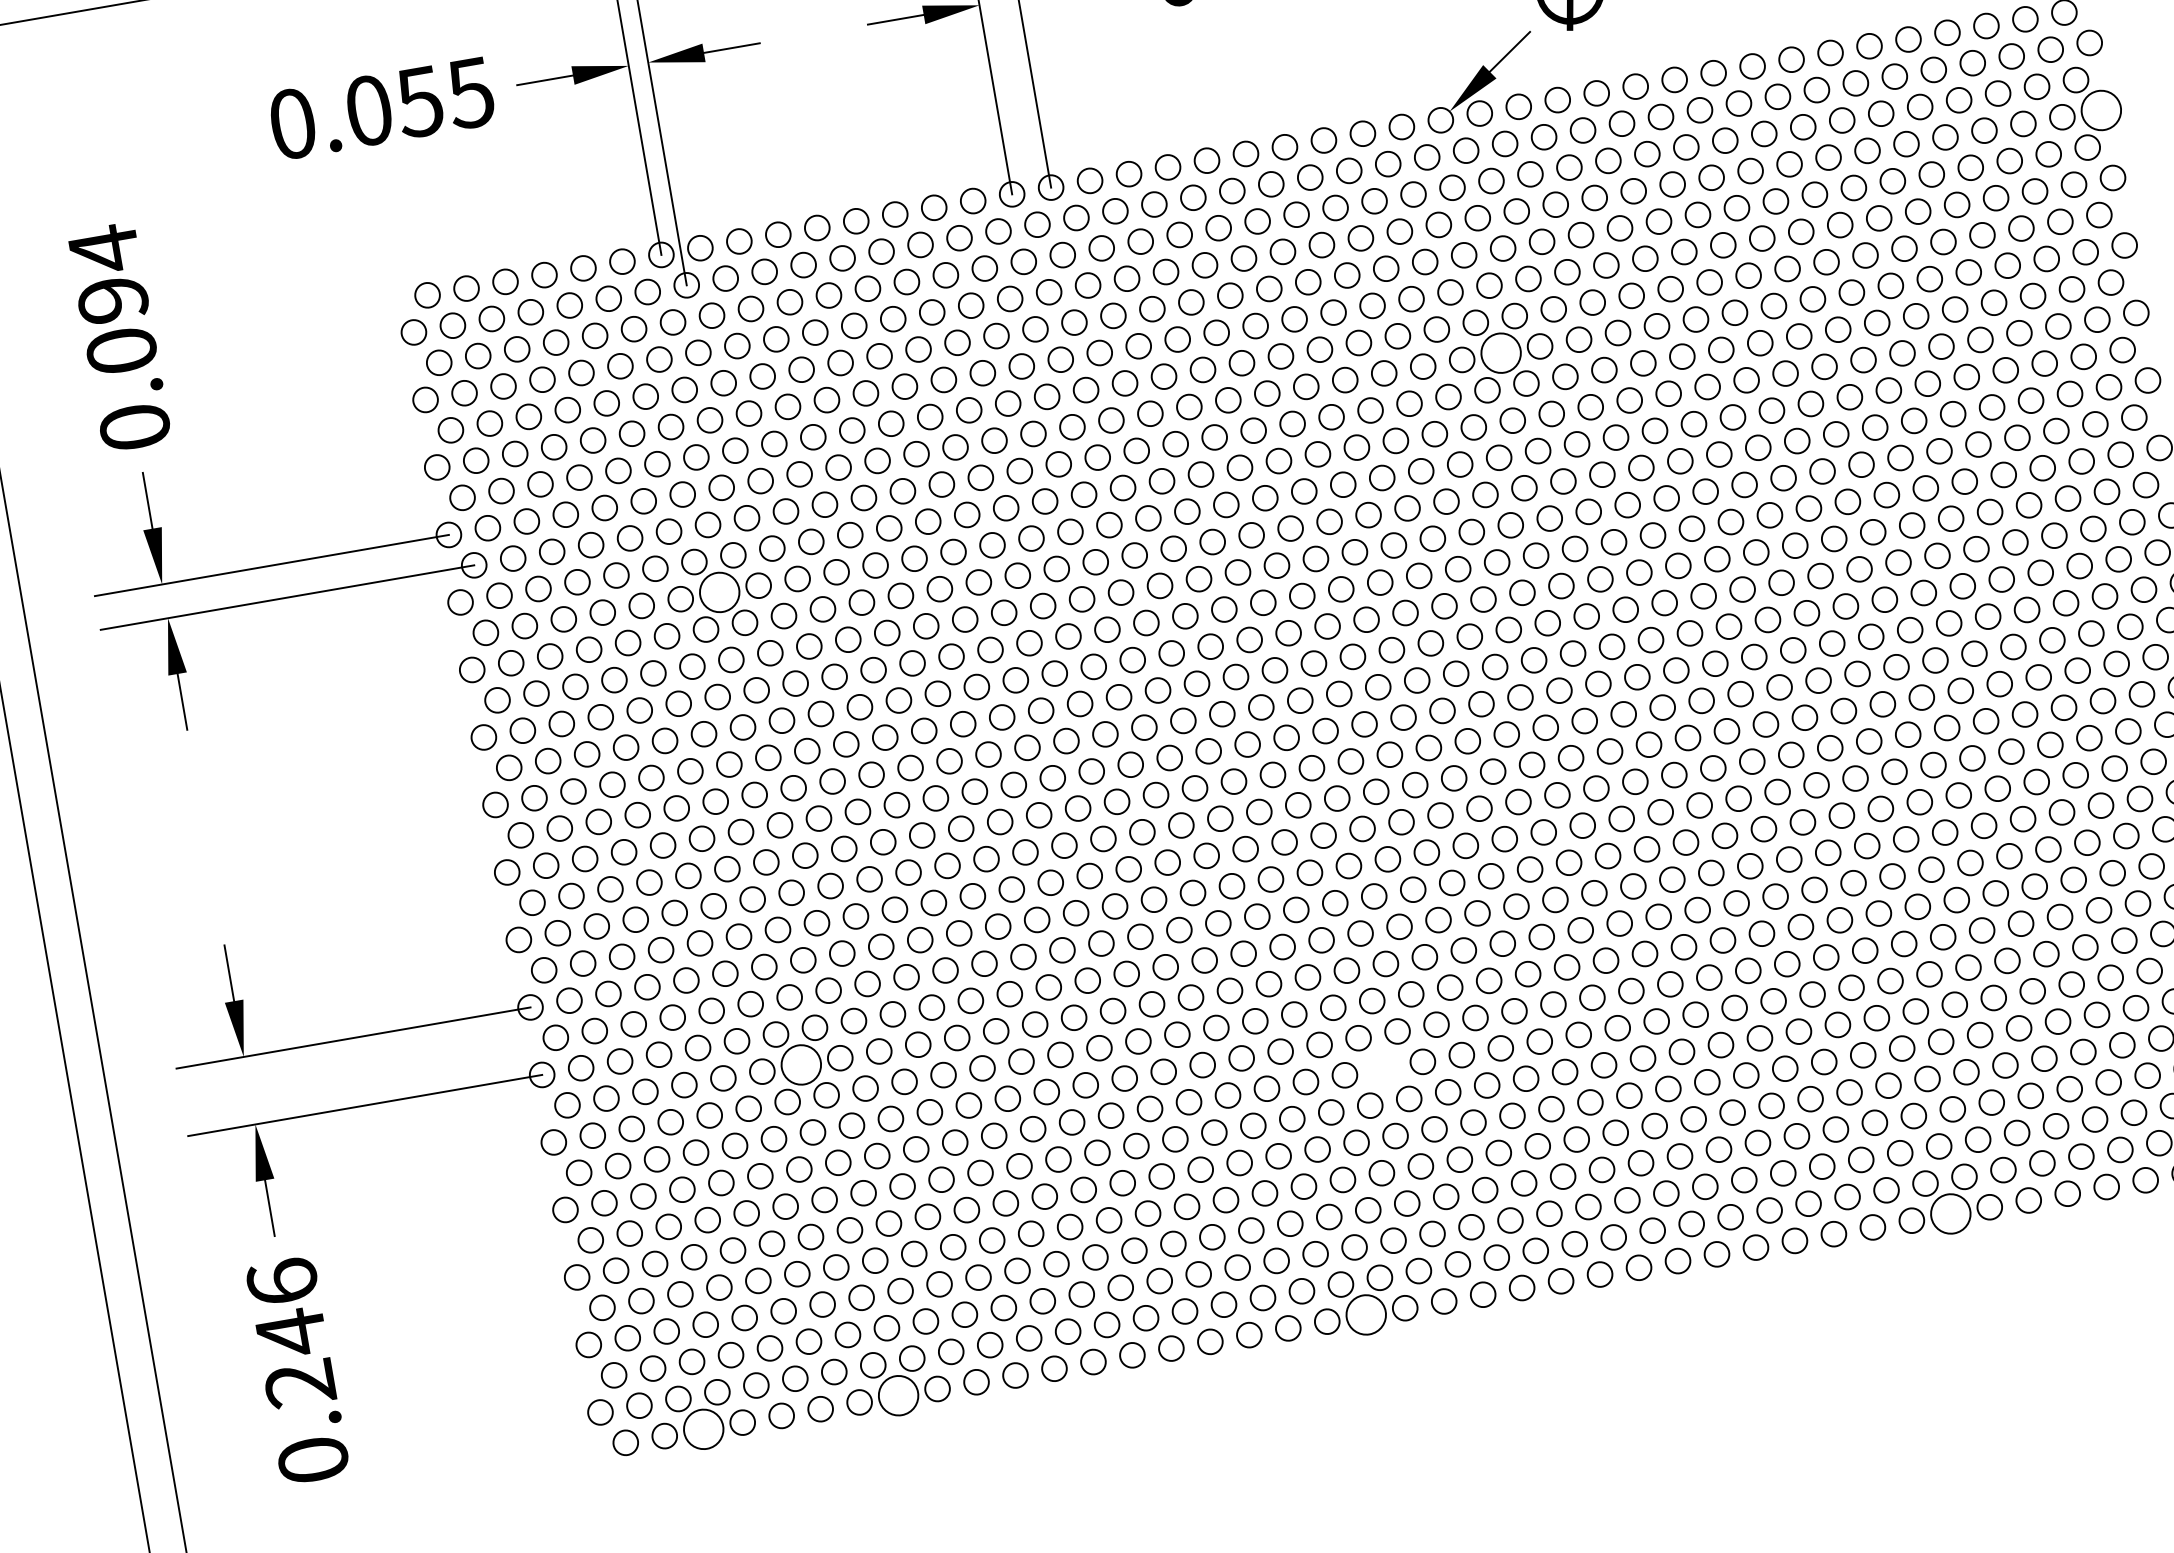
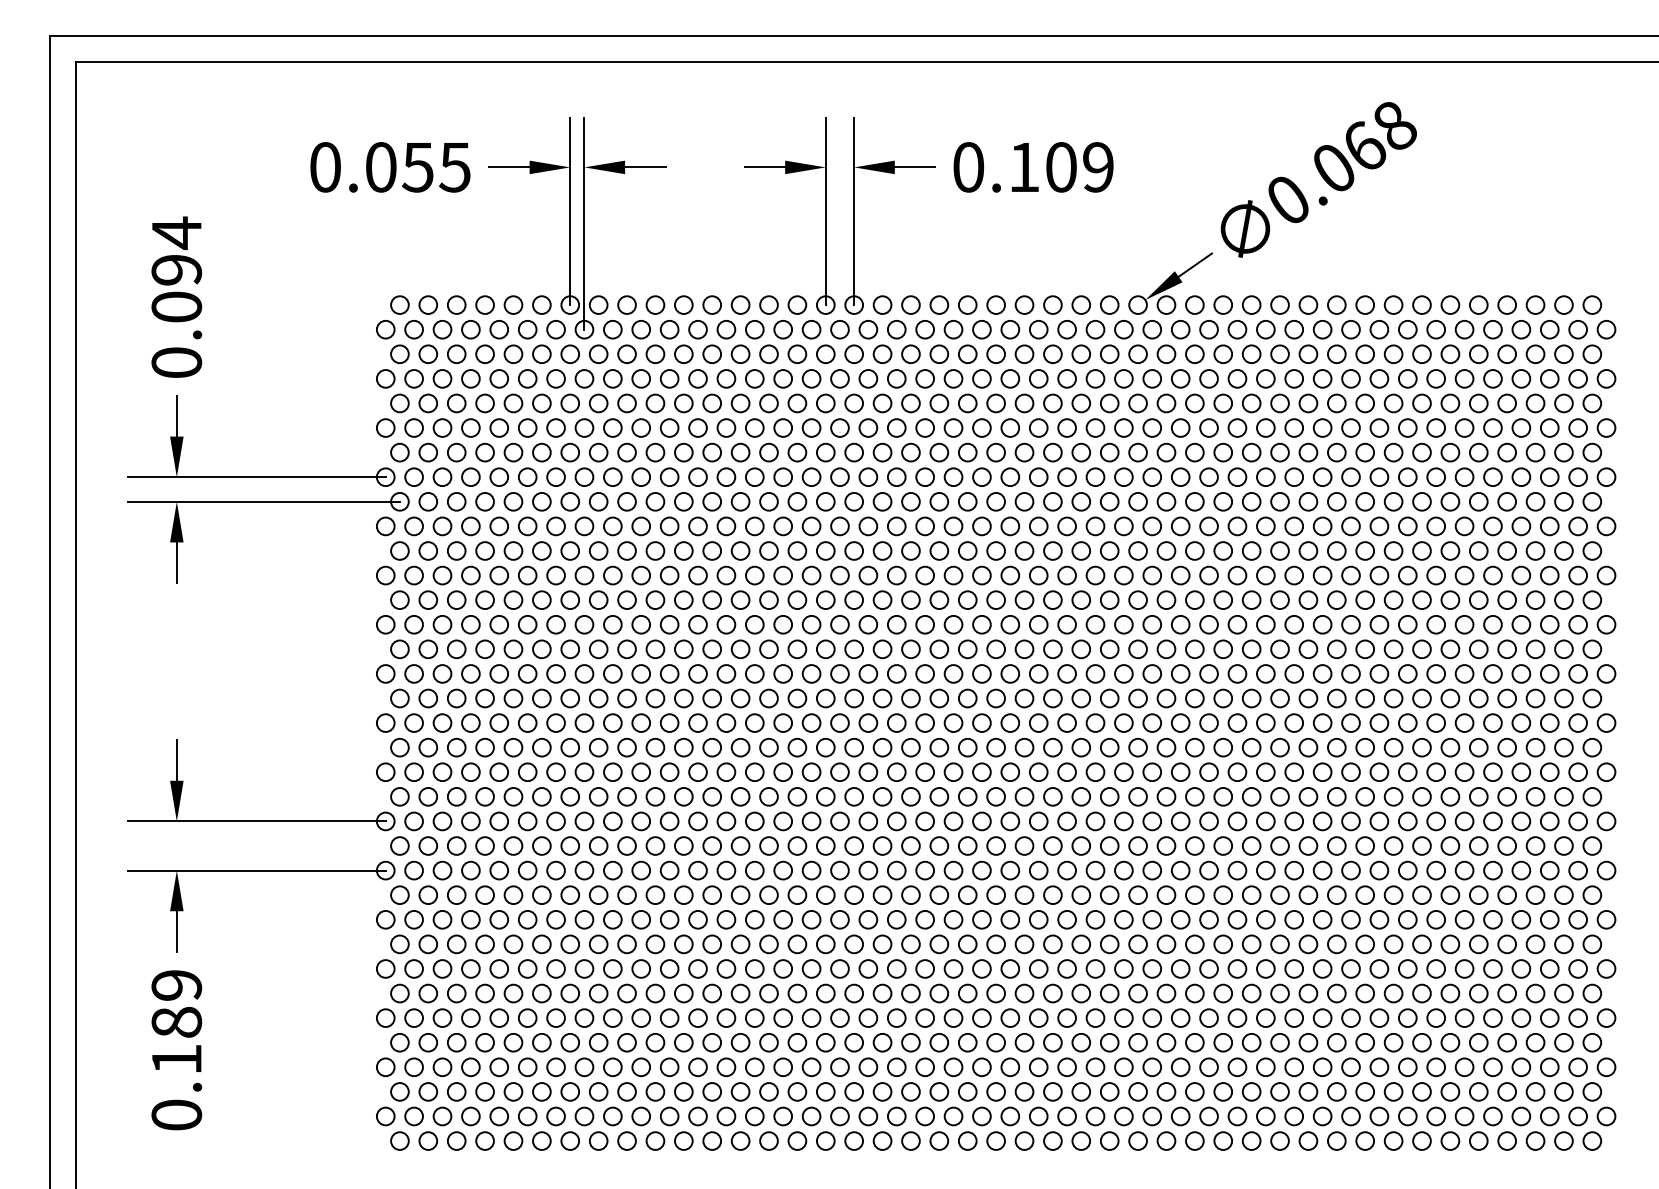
circle: (2101, 109) -> (1606, 378), size x0.62
circle: (1501, 353) -> (1152, 477), size x0.62
circle: (719, 591) -> (570, 550), size x0.62
circle: (801, 1065) -> (570, 895), size x0.62
circle: (1383, 1068) -> (981, 968), added
circle: (1951, 1213) -> (1365, 1140), size x0.62
circle: (1366, 1314) -> (939, 1140), size x0.62
text: (290, 1331) -> (176, 1021), 0.246 -> 0.189
circle: (898, 1394) -> (598, 1140), size x0.62
circle: (703, 1428) -> (456, 1140), size x0.62

